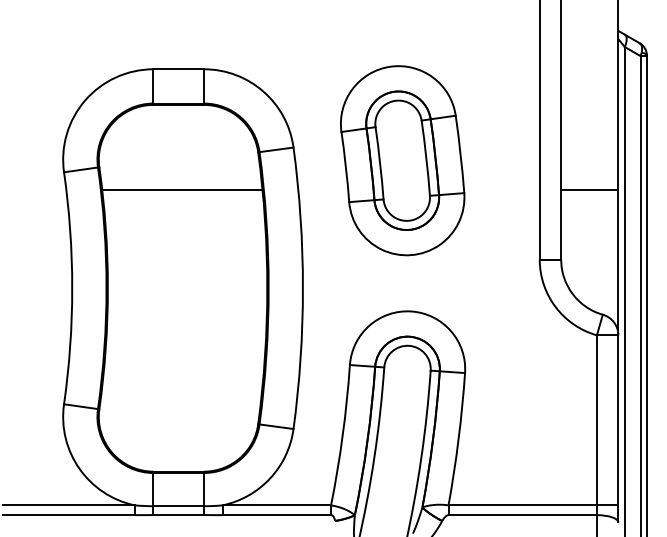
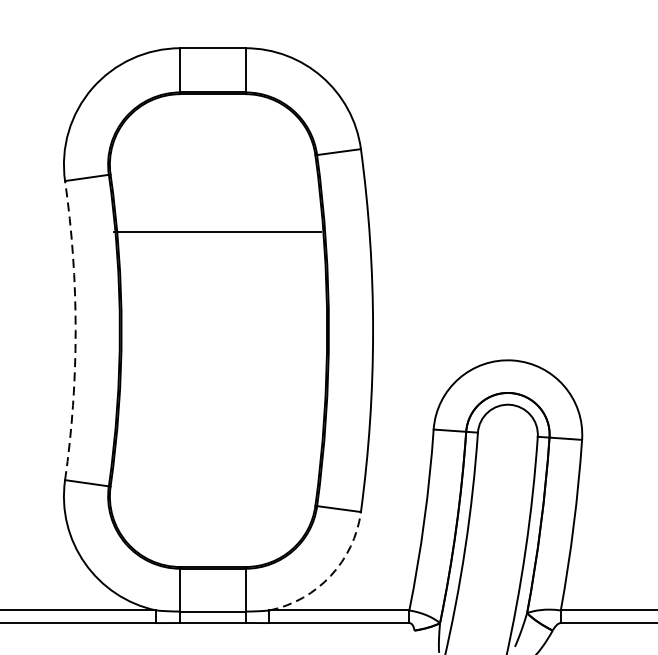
part: (402, 160) -> (501, 165), removed
line: (182, 190) -> (217, 232), moved
arc: (72, 288) -> (75, 330), solid -> dashed
arc: (270, 478) -> (331, 575), solid -> dashed

